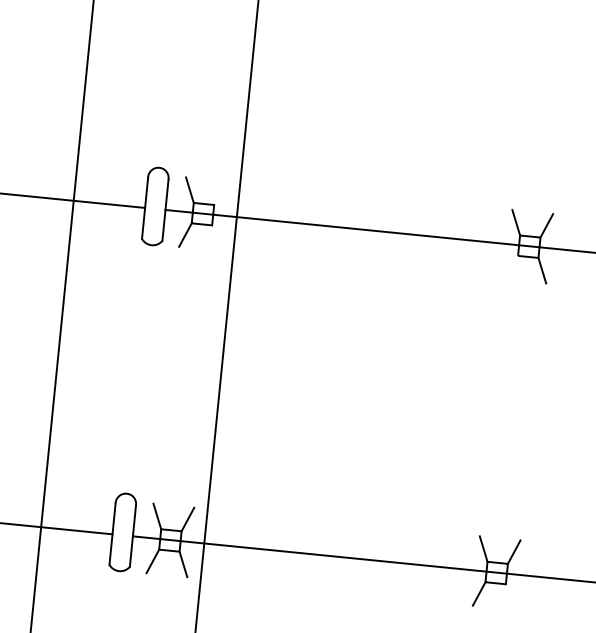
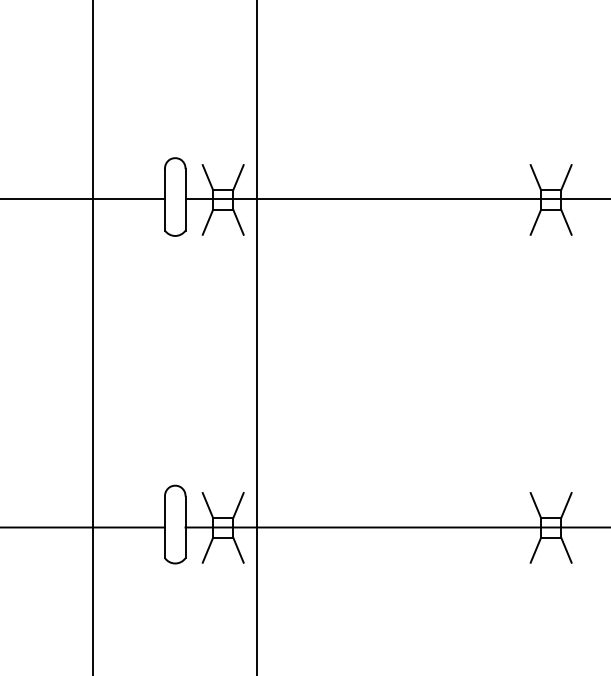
line: (220, 193) -> (238, 177), added
line: (215, 238) -> (238, 222), added
line: (511, 267) -> (535, 222), added
line: (509, 597) -> (566, 550), added

